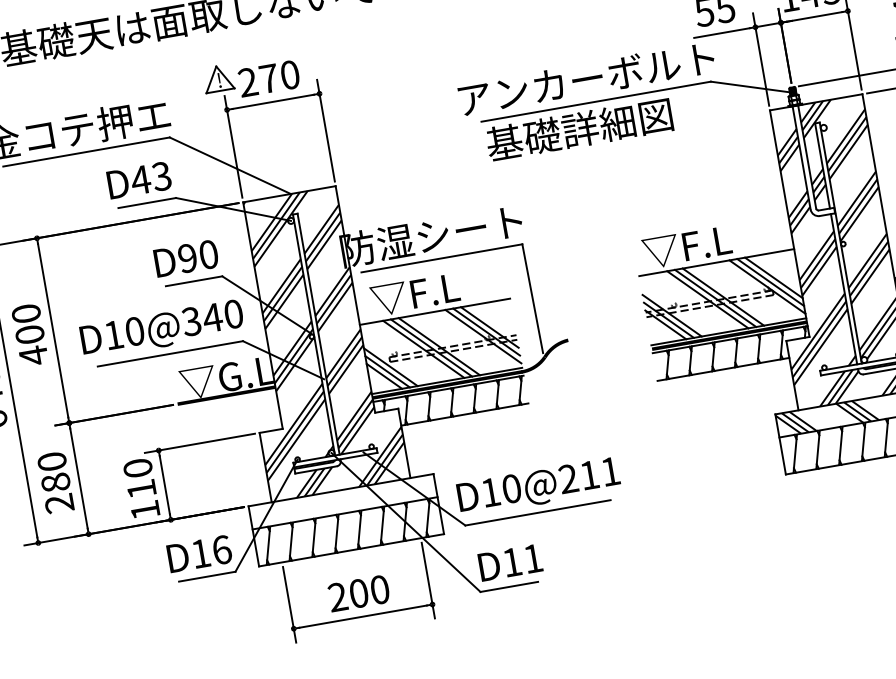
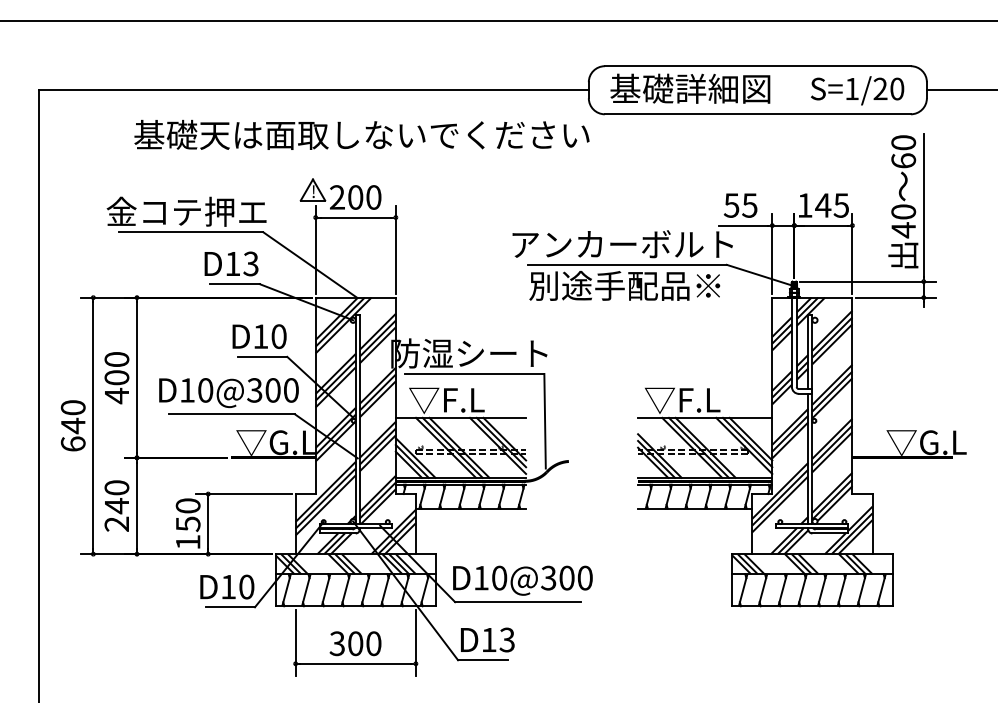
text: (268, 78) -> (355, 197), 270 -> 200
text: (597, 126) -> (624, 285), 基礎詳細図 -> 別途手配品※
text: (140, 179) -> (232, 263), D43 -> D13
text: (187, 258) -> (260, 336), D90 -> D10
text: (212, 318) -> (272, 390), D10@340 -> D10@300
text: (588, 474) -> (566, 577), D10@211 -> D10@300
text: (55, 483) -> (116, 506), 280 -> 240
text: (142, 489) -> (188, 524), 110 -> 150
hatch: (331, 504) -> (345, 564), added
text: (221, 549) -> (246, 586), D16 -> D10
text: (532, 558) -> (506, 639), D11 -> D13
text: (336, 597) -> (336, 643), 200 -> 300

